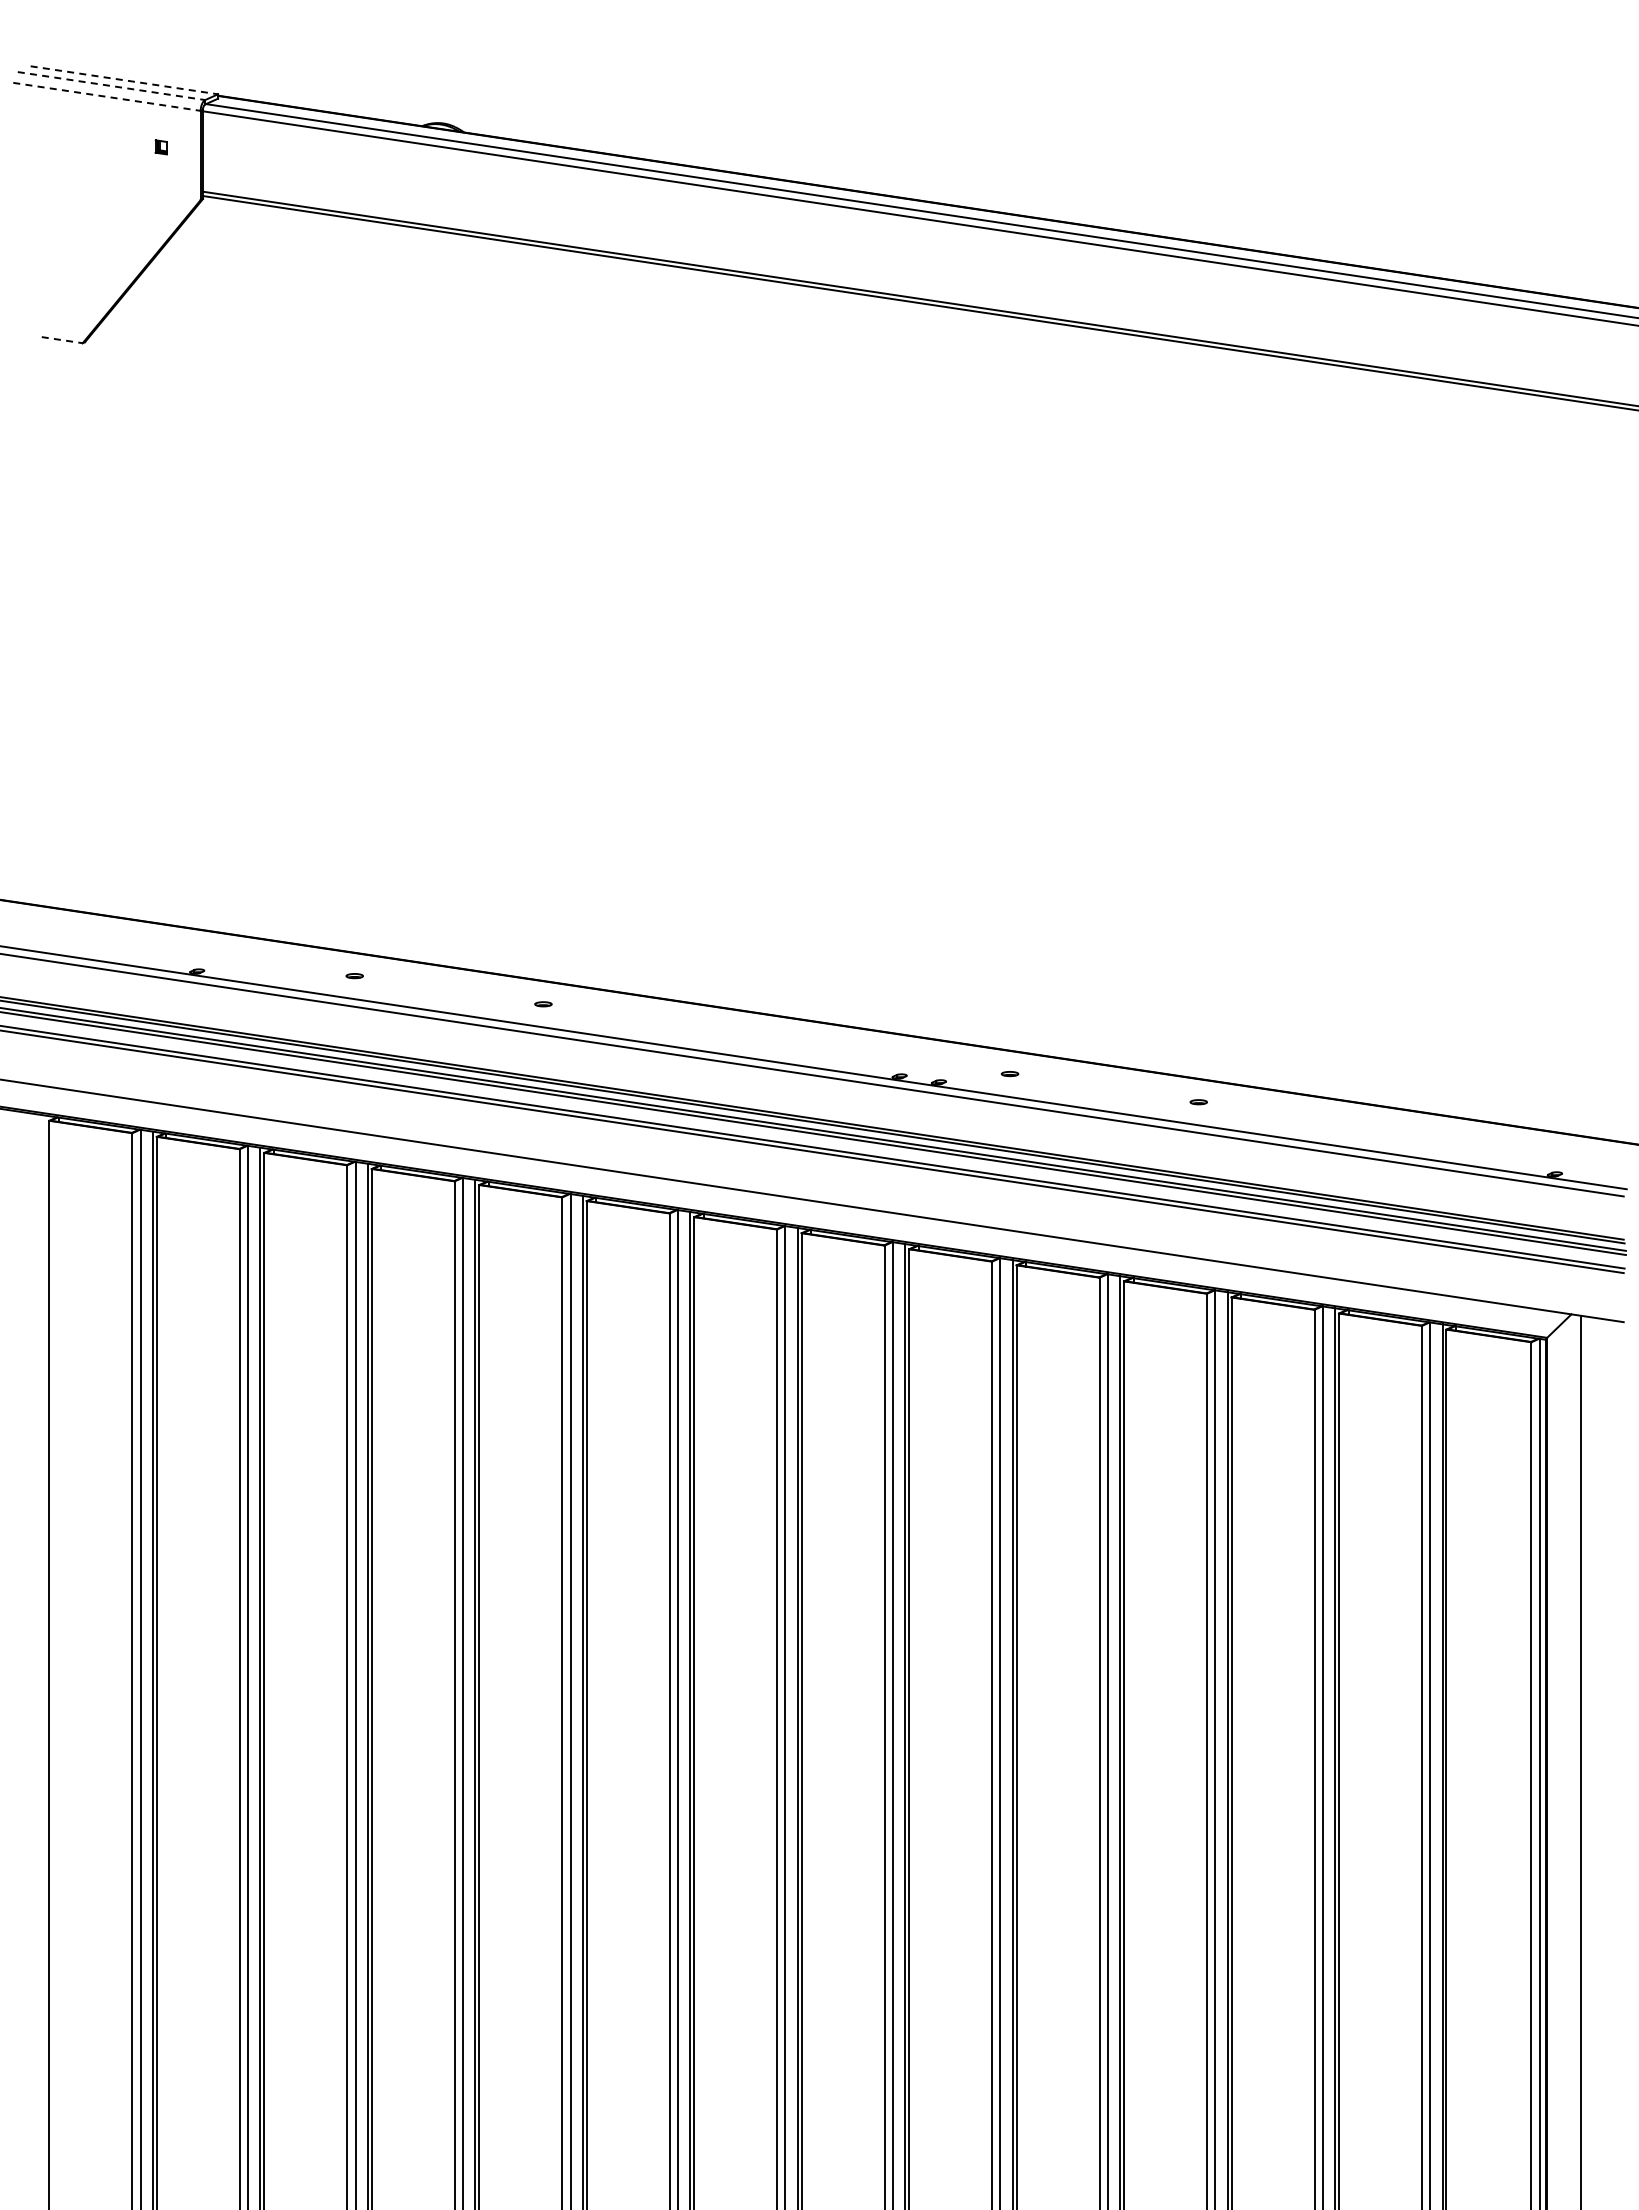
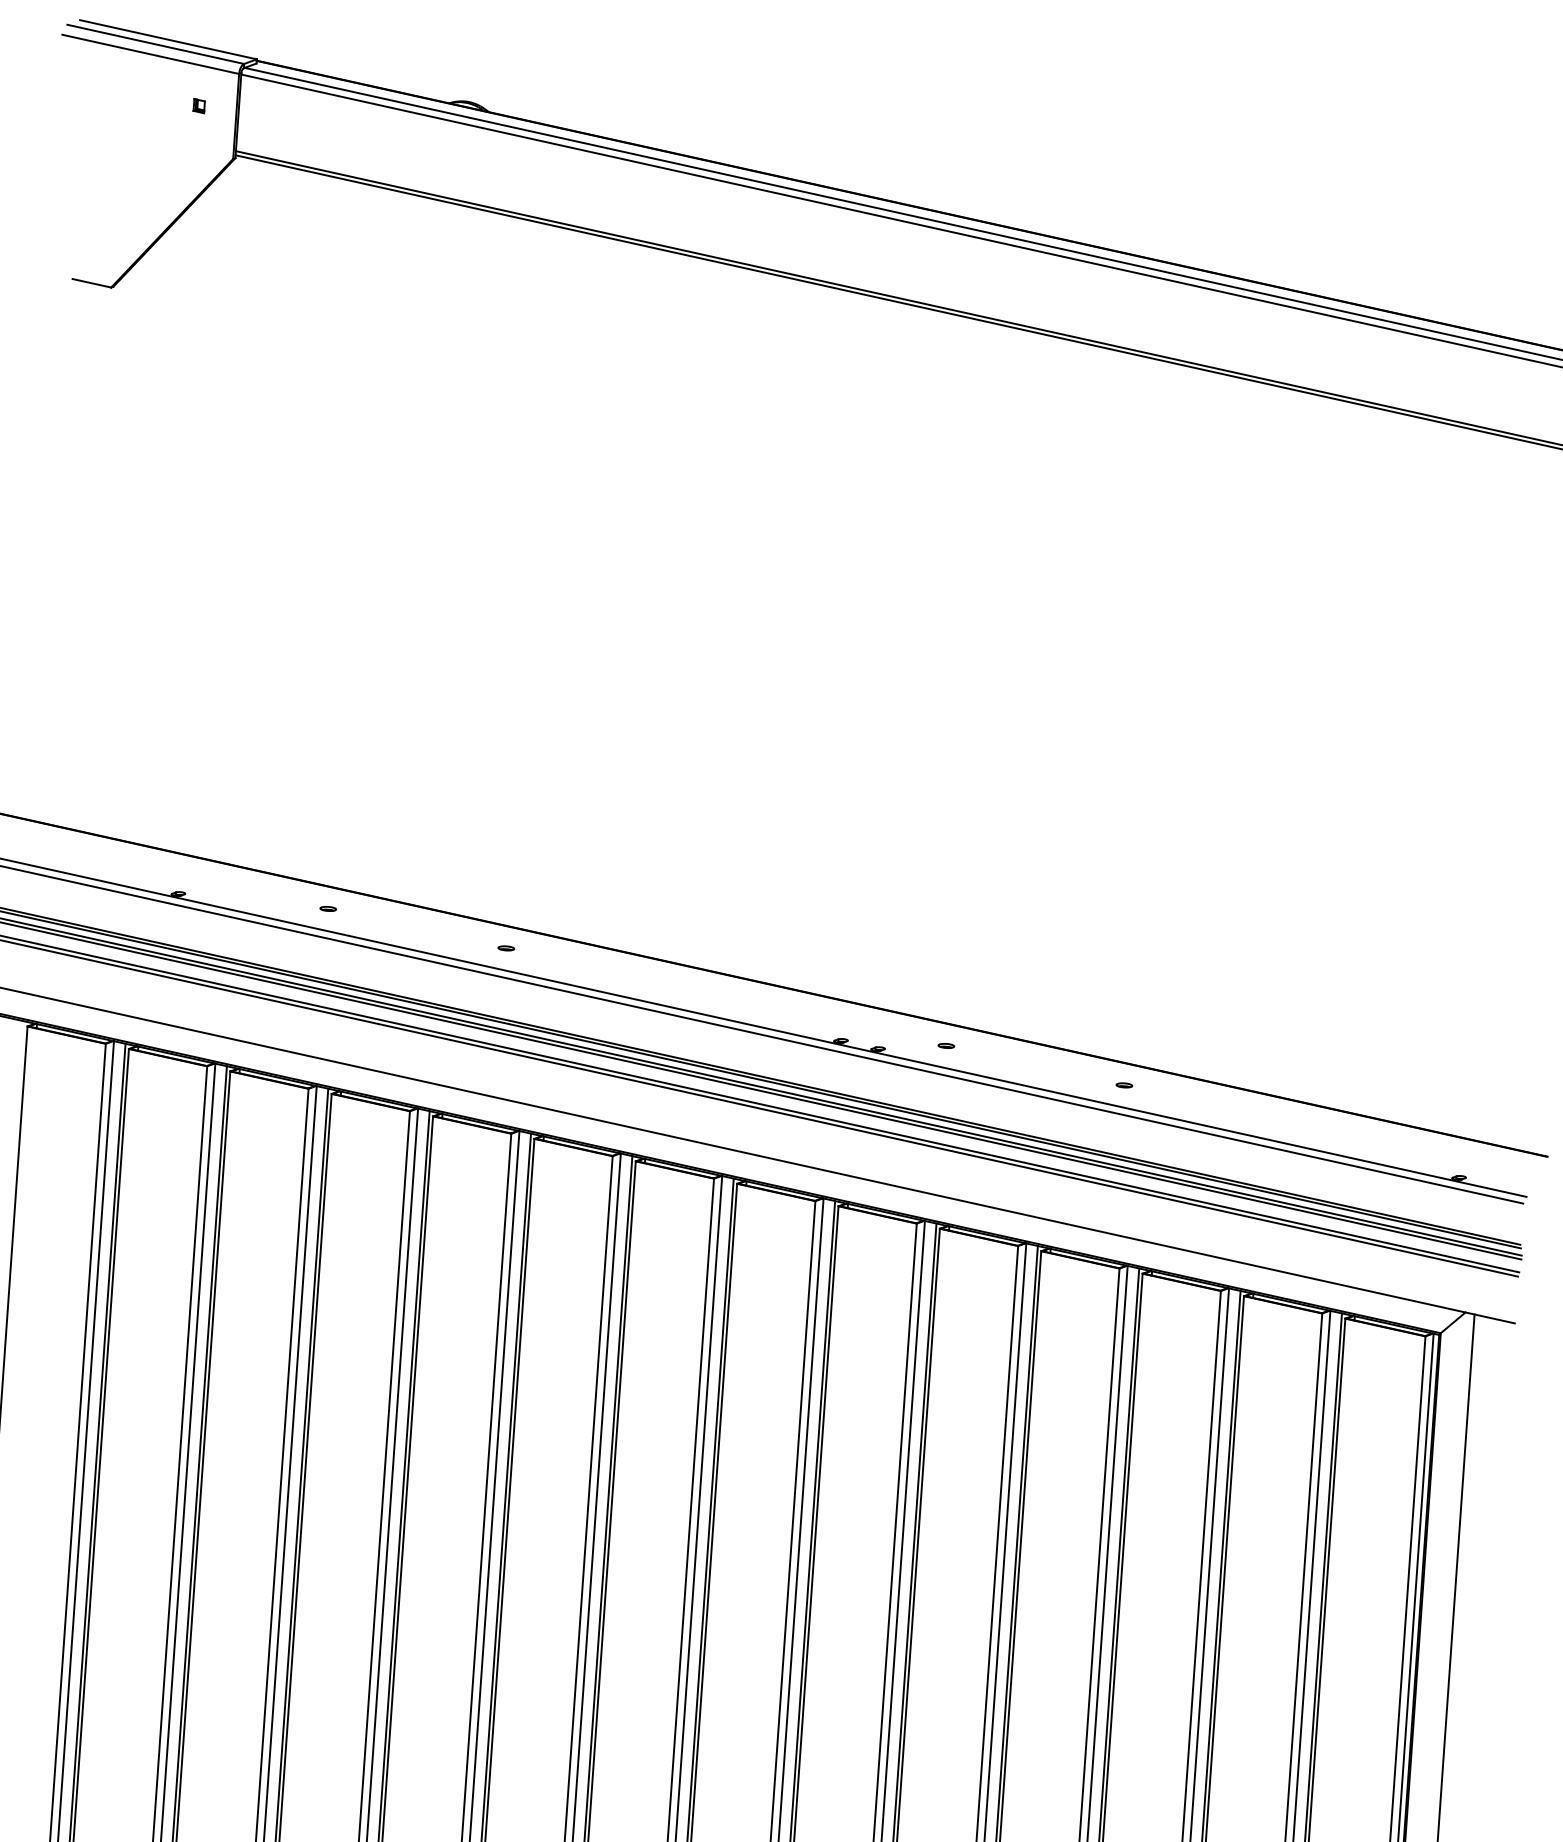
line: (124, 80) -> (168, 39), dashed -> solid
line: (111, 86) -> (155, 44), dashed -> solid
line: (106, 96) -> (150, 53), dashed -> solid
line: (62, 340) -> (92, 283), dashed -> solid

